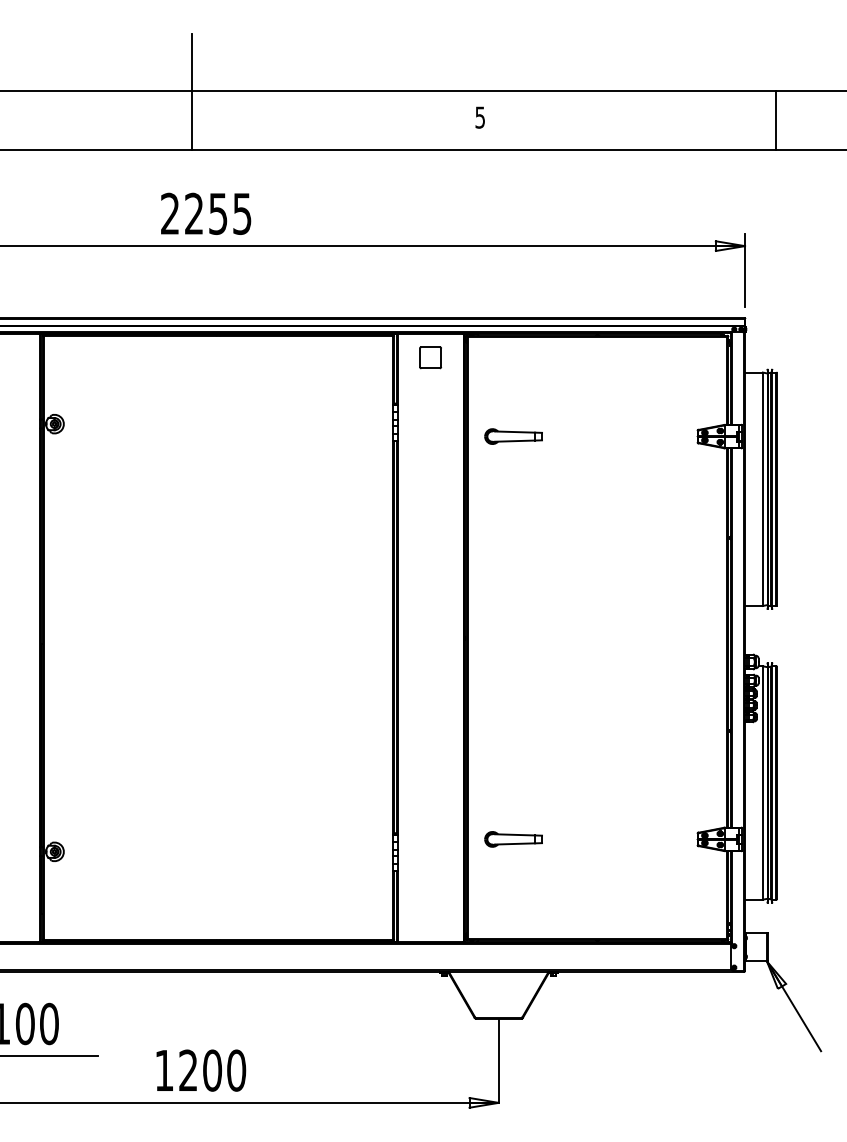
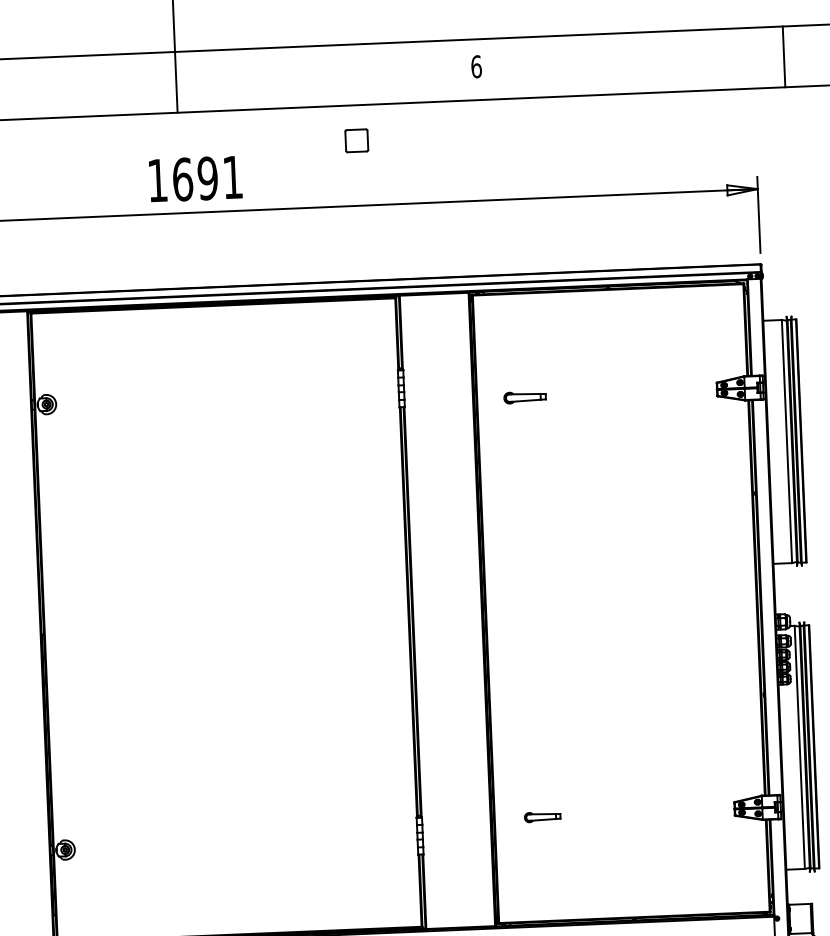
text: (480, 117) -> (476, 66), 5 -> 6
text: (206, 213) -> (195, 178), 2255 -> 1691
part: (430, 357) -> (356, 140), moved
part: (513, 436) -> (524, 397), size x0.7
part: (513, 839) -> (542, 817), size x0.6

